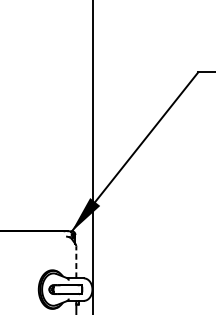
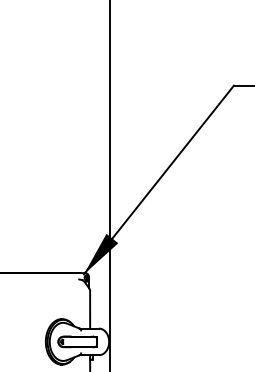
line: (76, 262) -> (90, 309), dashed -> solid

